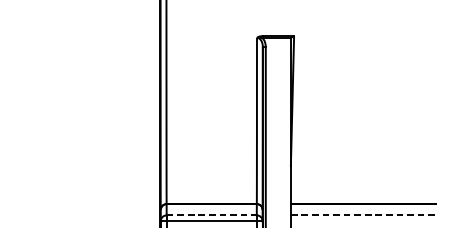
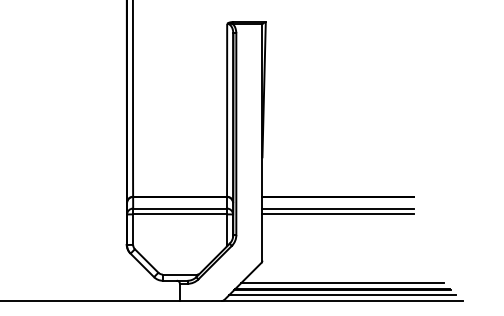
line: (212, 215) -> (180, 208), dashed -> solid
line: (362, 215) -> (337, 208), dashed -> solid
line: (362, 221) -> (337, 214), added

